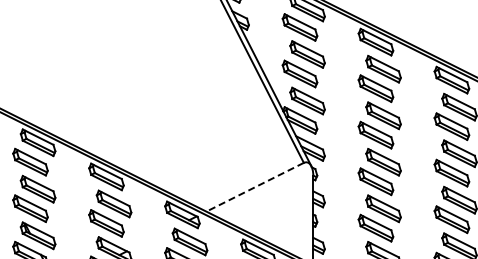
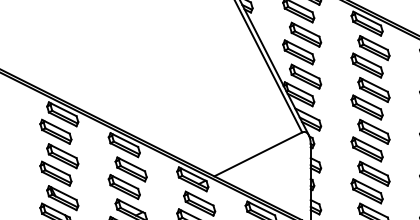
line: (254, 187) -> (257, 154), dashed -> solid

